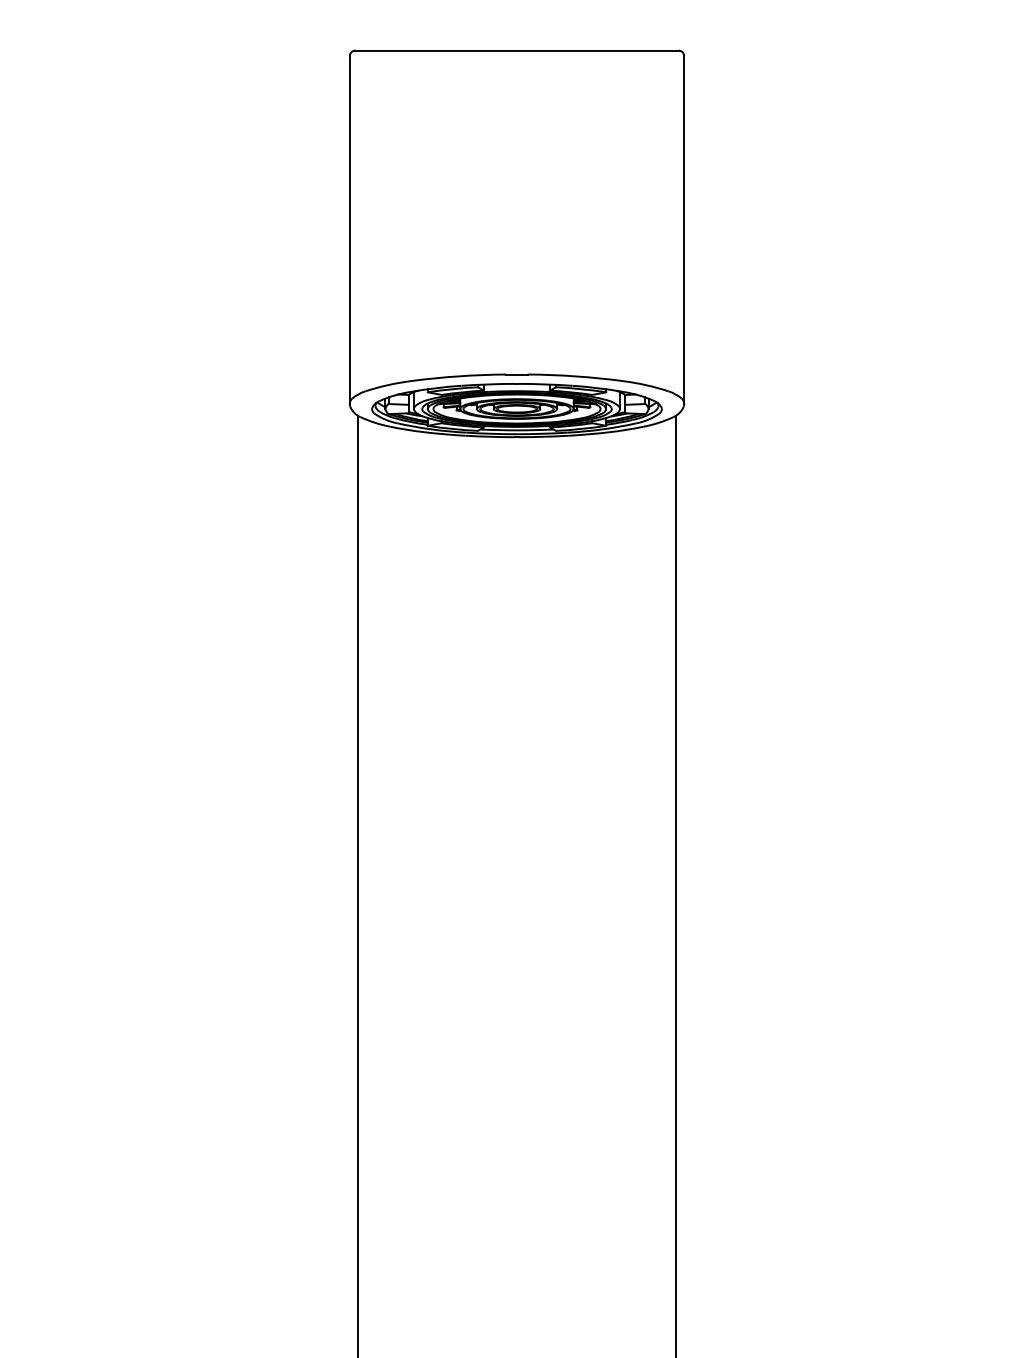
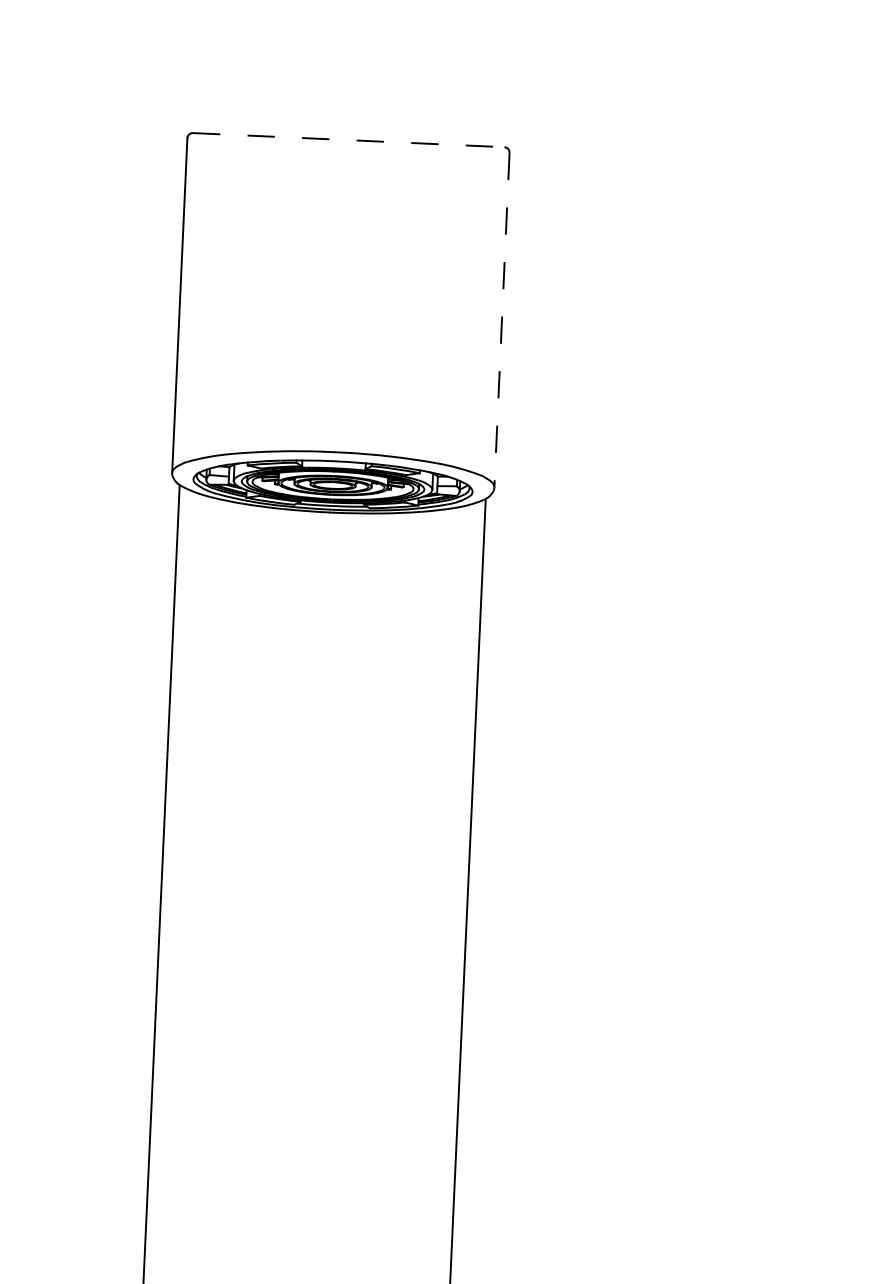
line: (517, 50) -> (349, 140), solid -> dashed
line: (684, 229) -> (502, 319), solid -> dashed

